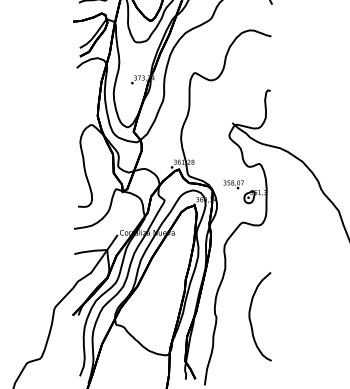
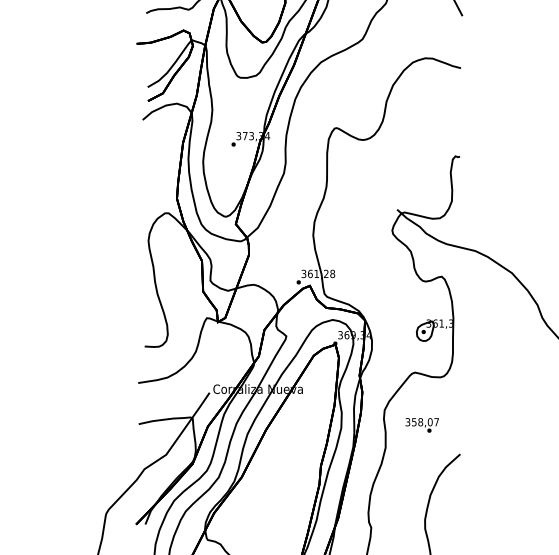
text: (233, 184) -> (421, 424), moved

